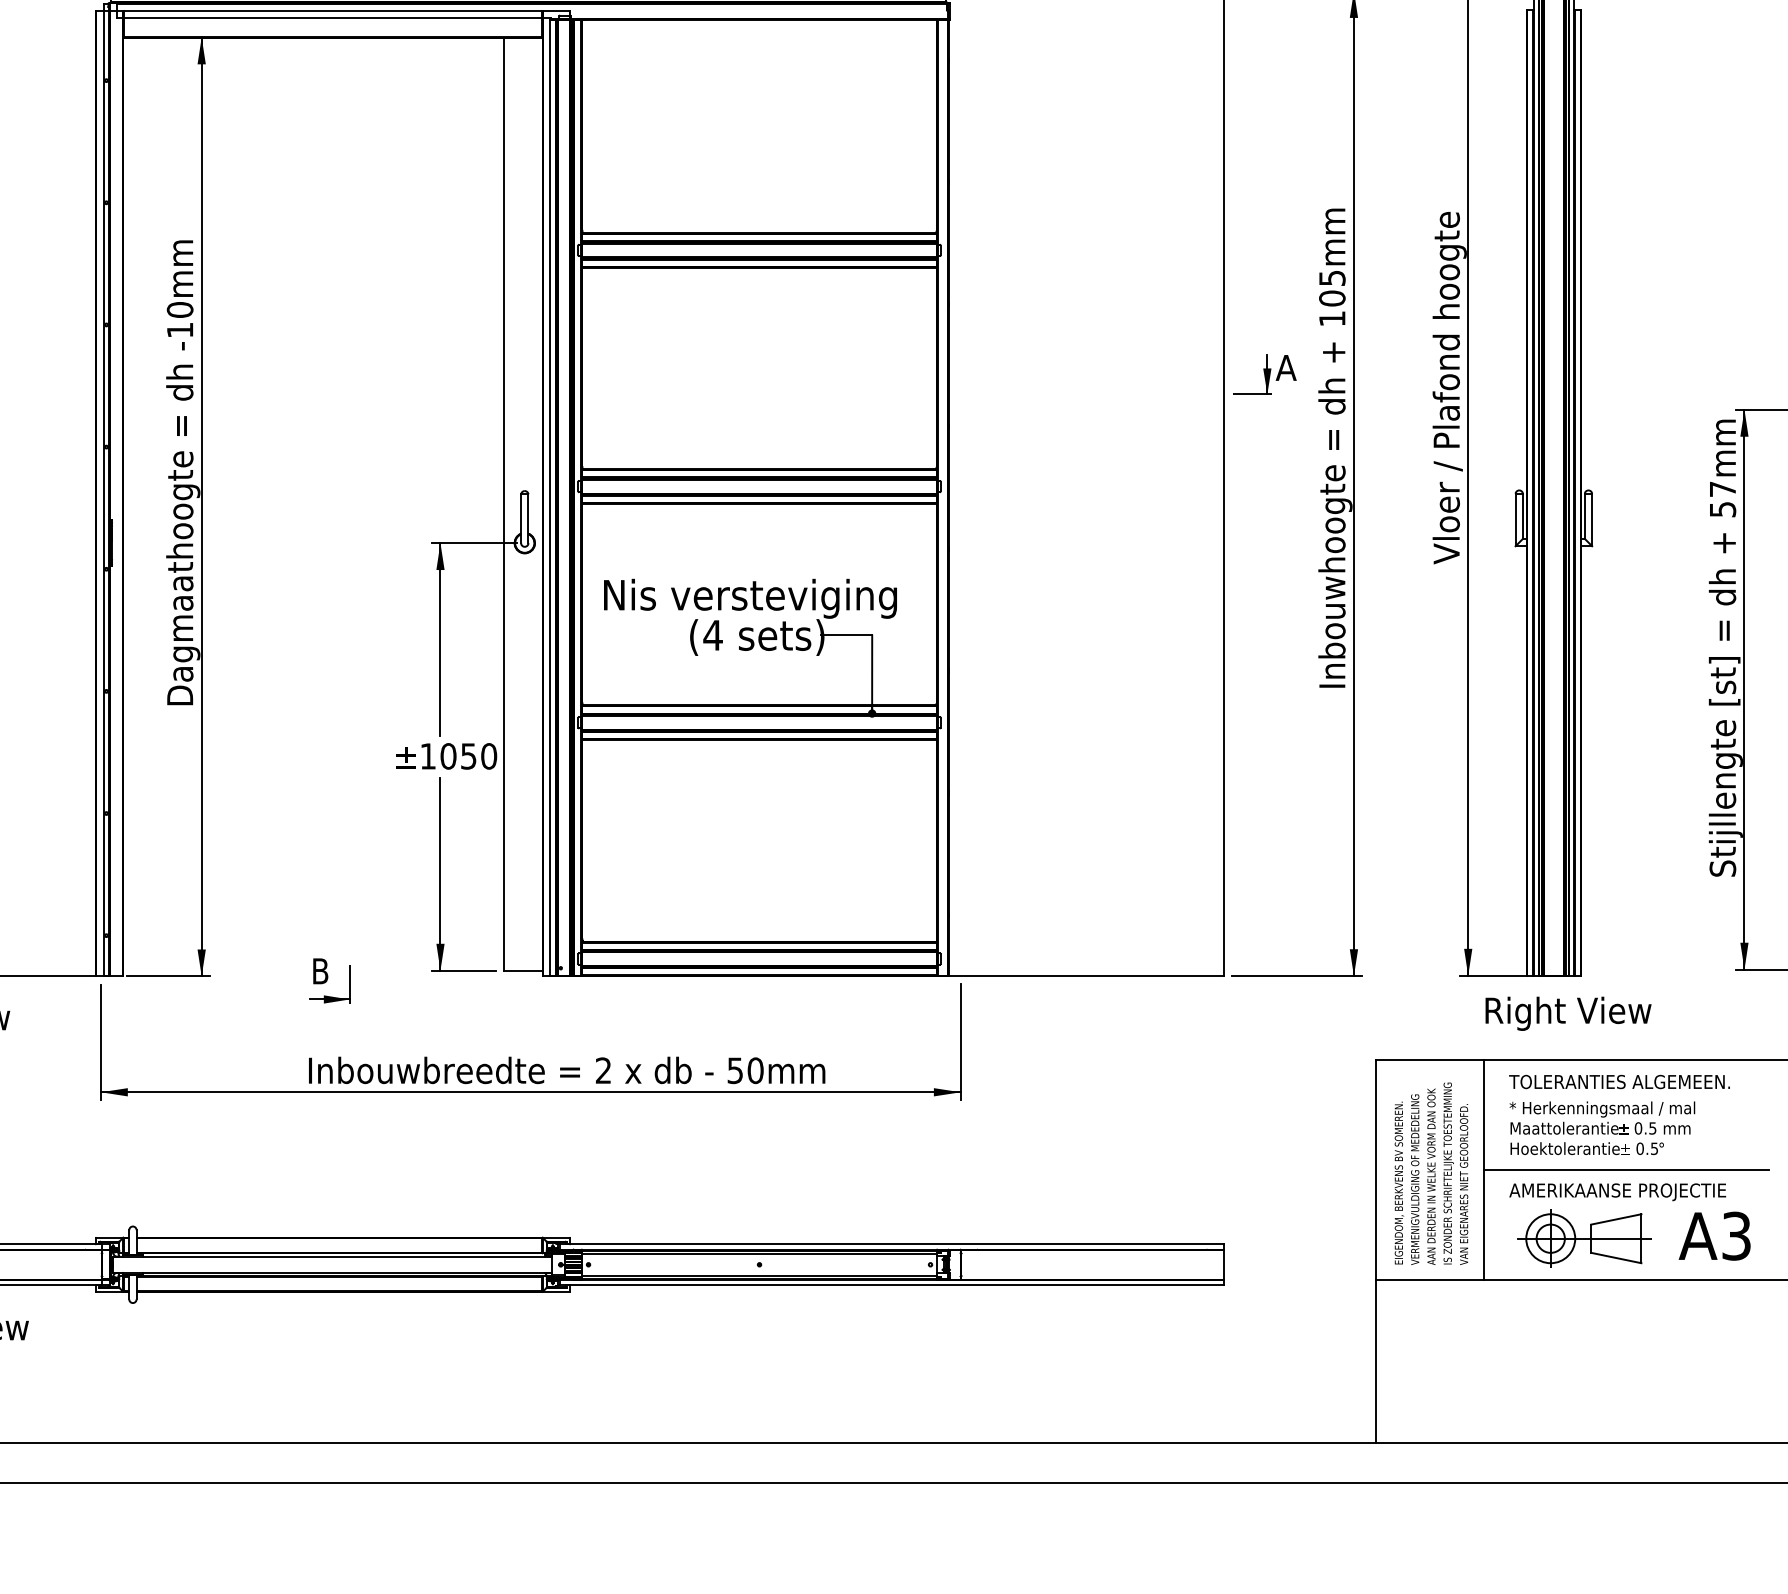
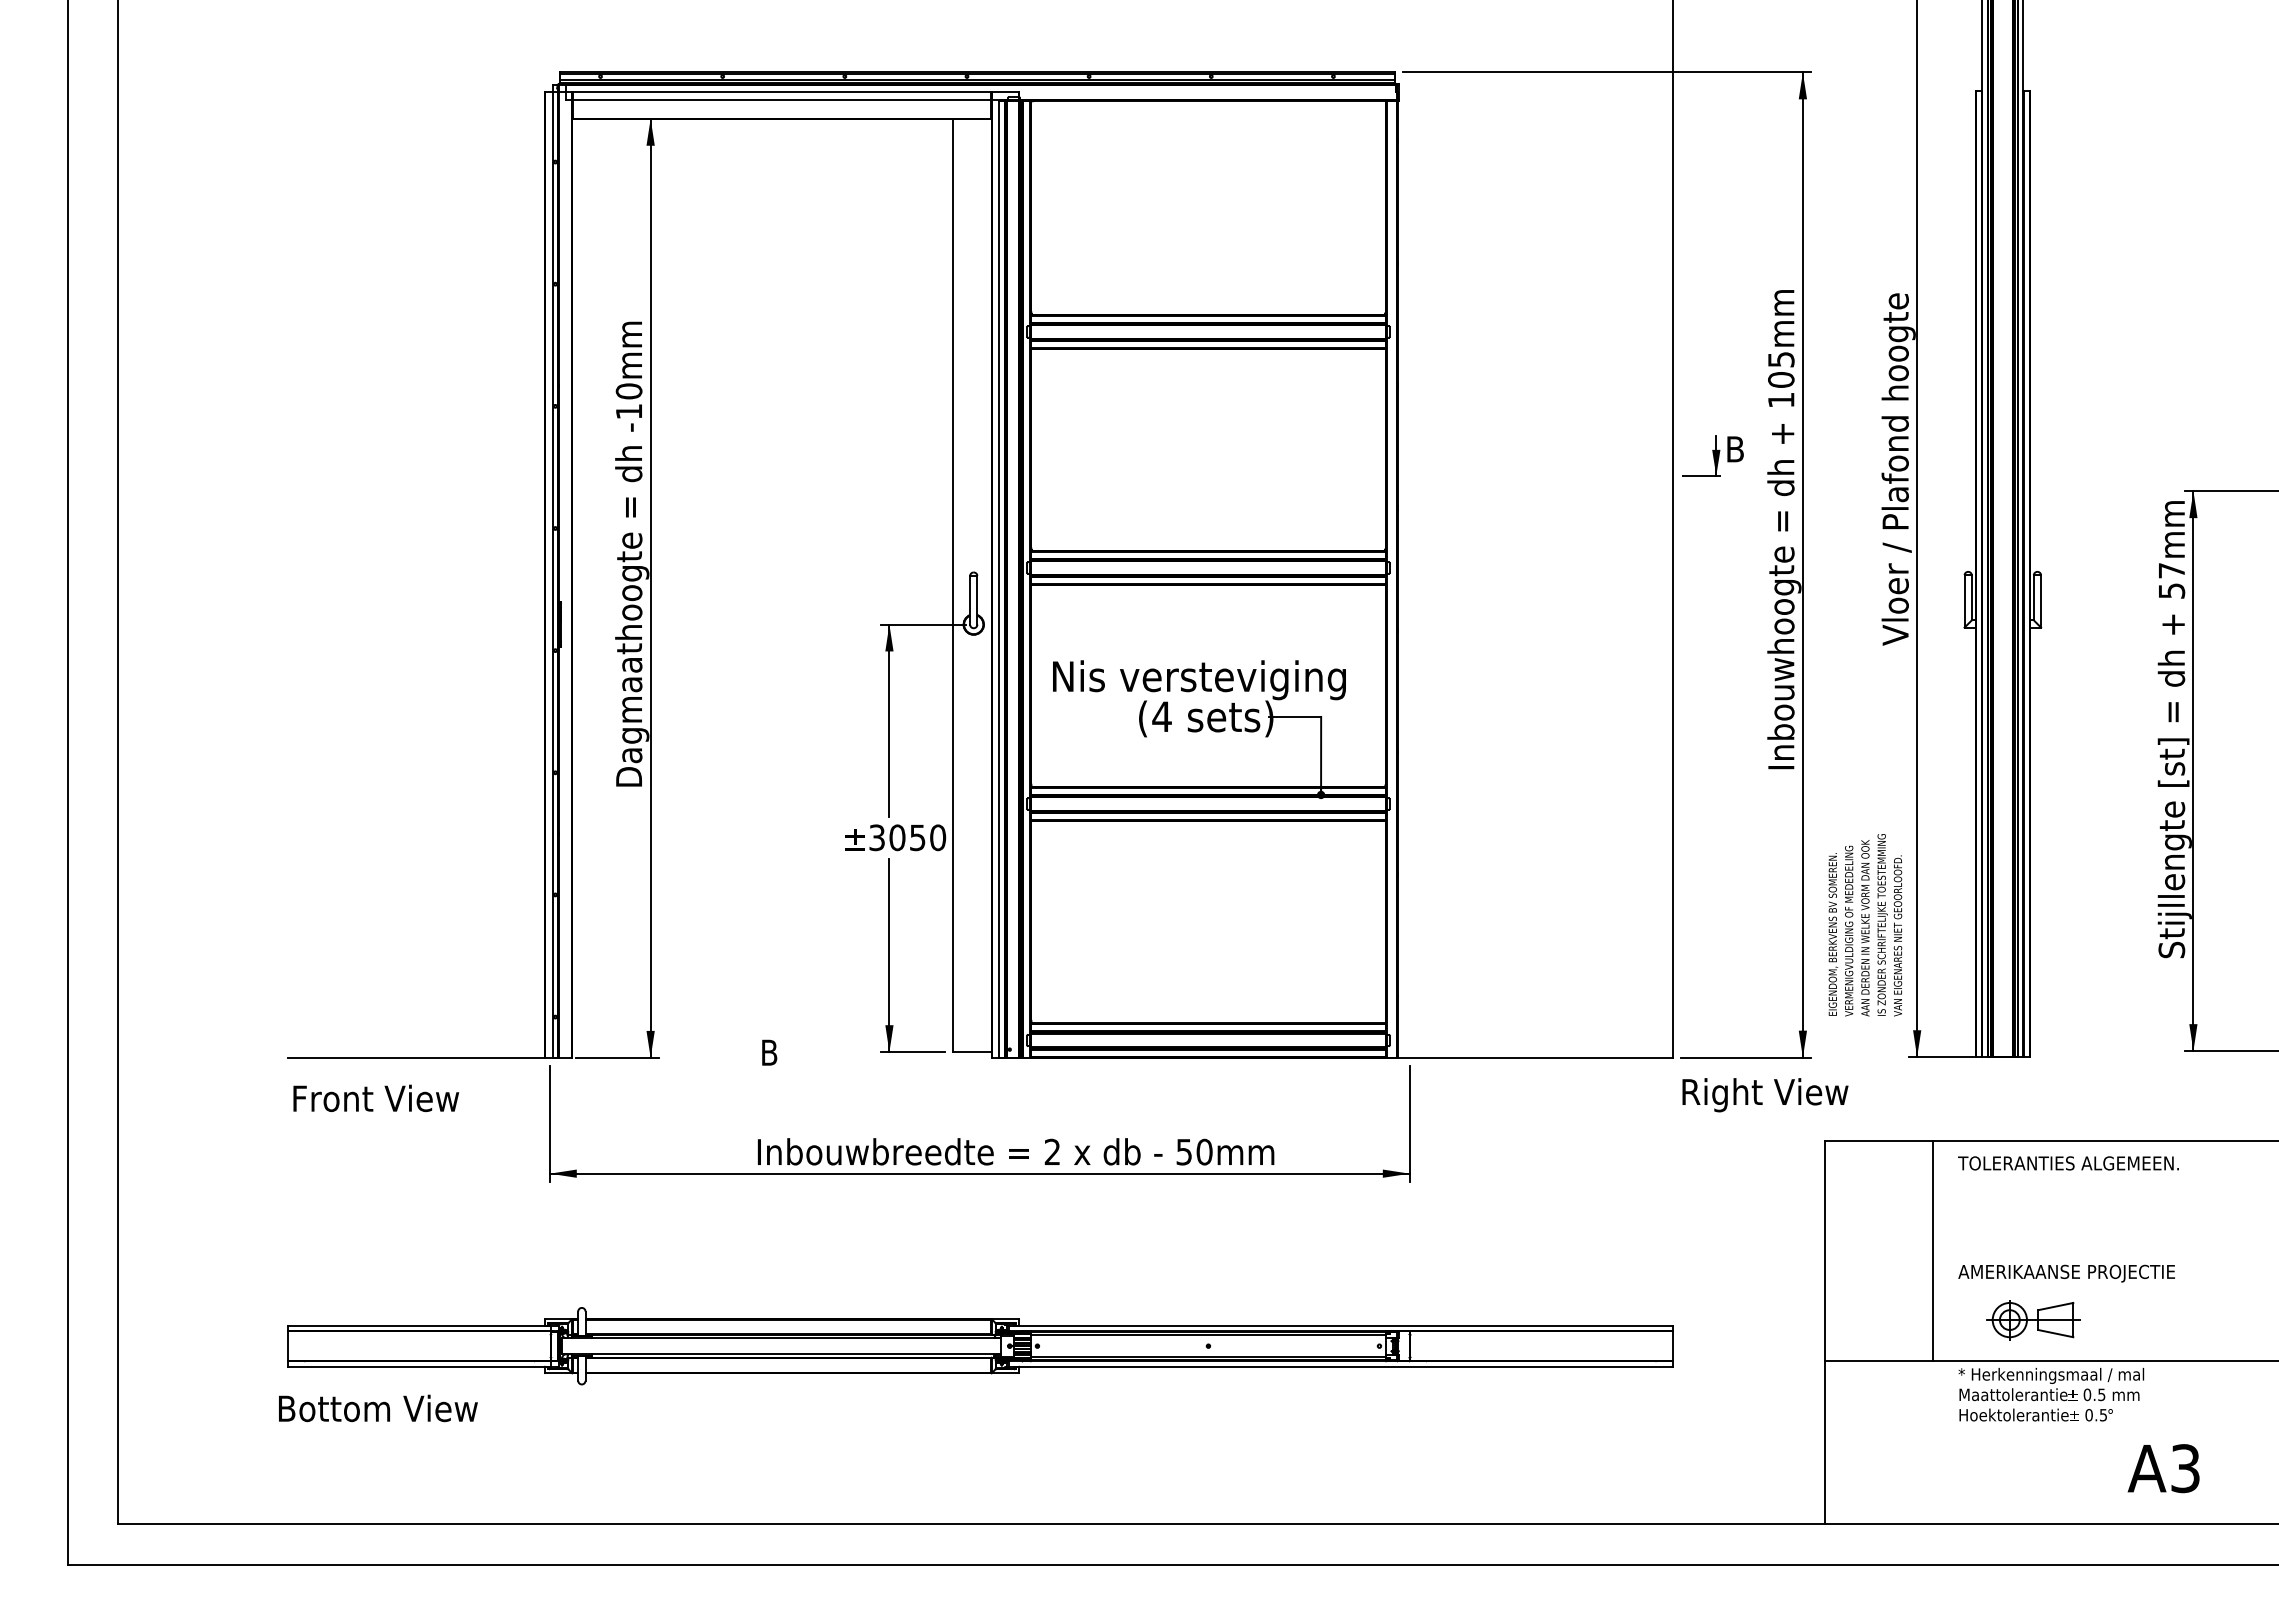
text: (1285, 368) -> (1734, 449), A -> B
text: (427, 756) -> (876, 837), 1050 -> 3050
part: (329, 996) -> (778, 1077), removed
text: (1568, 1014) -> (1765, 1095), moved
text: (1602, 1128) -> (2051, 1394), moved
line: (1626, 1170) -> (2075, 1251), removed
text: (1431, 1174) -> (1865, 925), moved
text: (1714, 1236) -> (2163, 1468), moved
part: (1584, 1238) -> (2033, 1319), size x0.7

